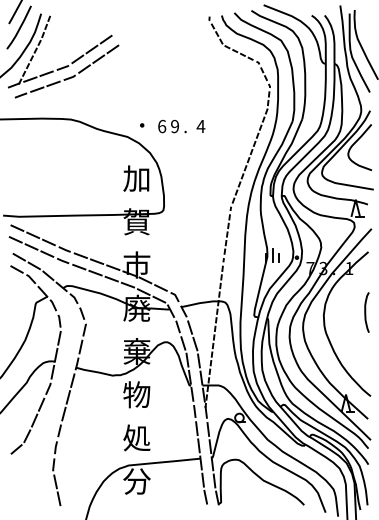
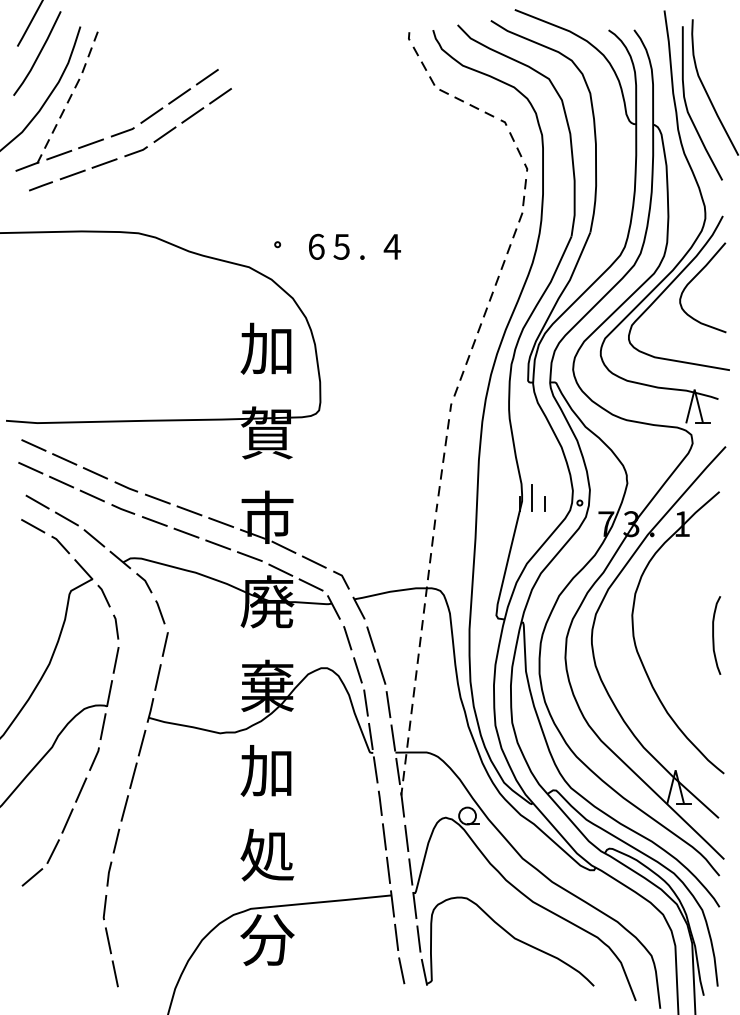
text: (174, 126) -> (340, 246), 9 -> 5
curve: (366, 312) -> (715, 635), moved
text: (136, 394) -> (266, 770), 物 -> 加

